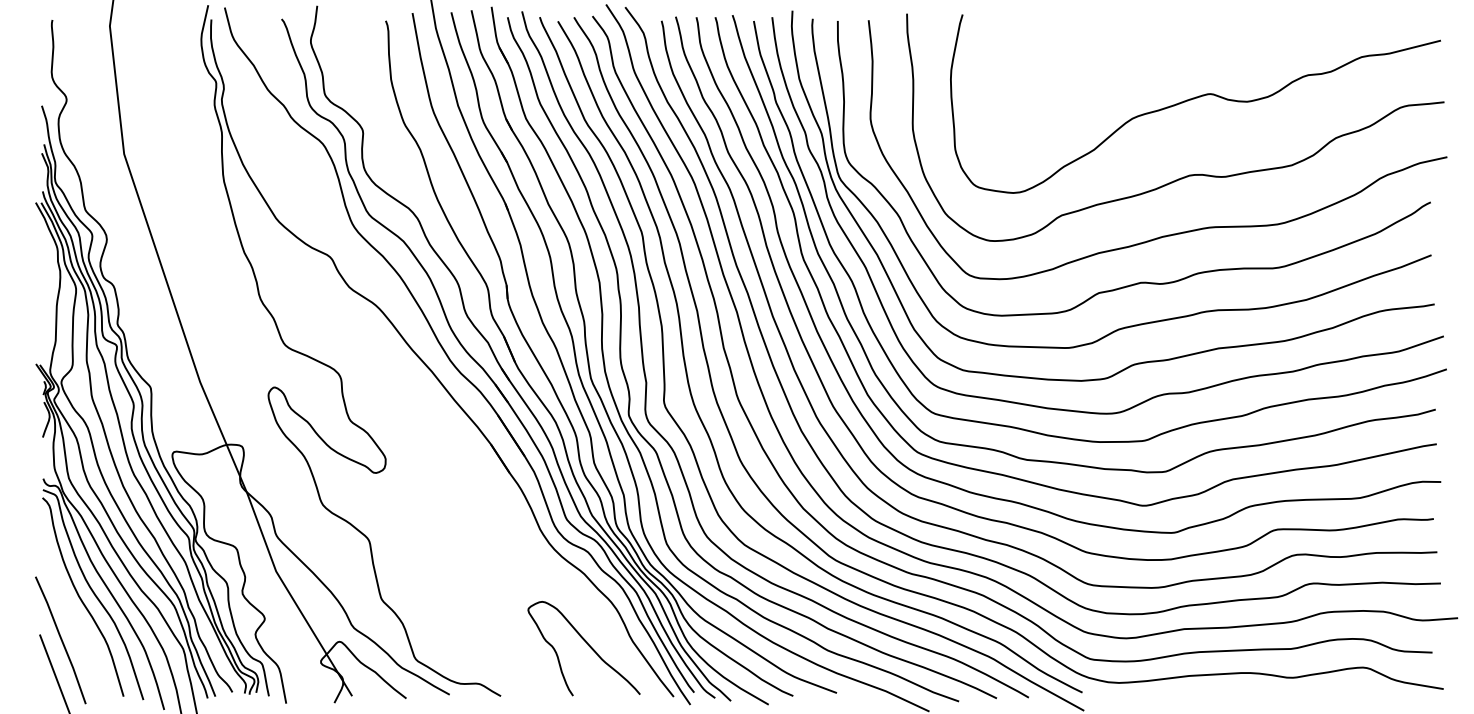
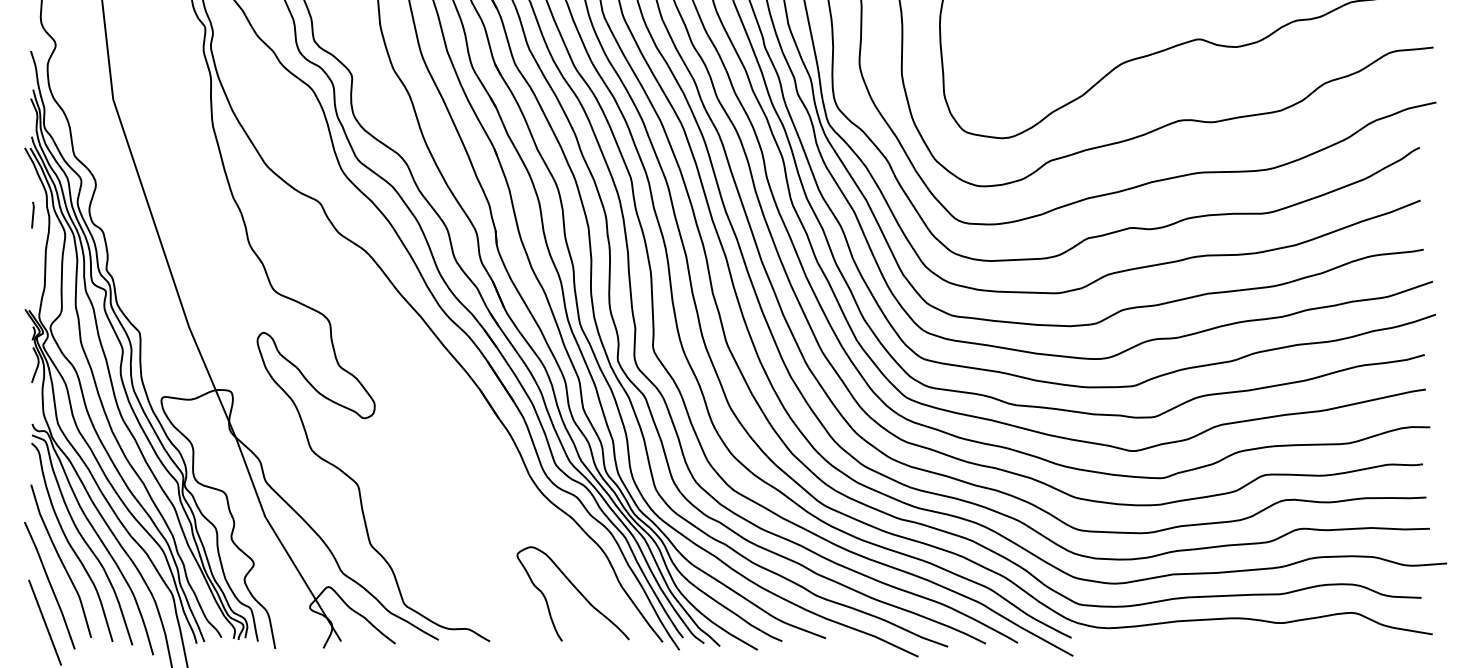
line: (43, 269) -> (32, 214), added
curve: (71, 615) -> (60, 560), added

